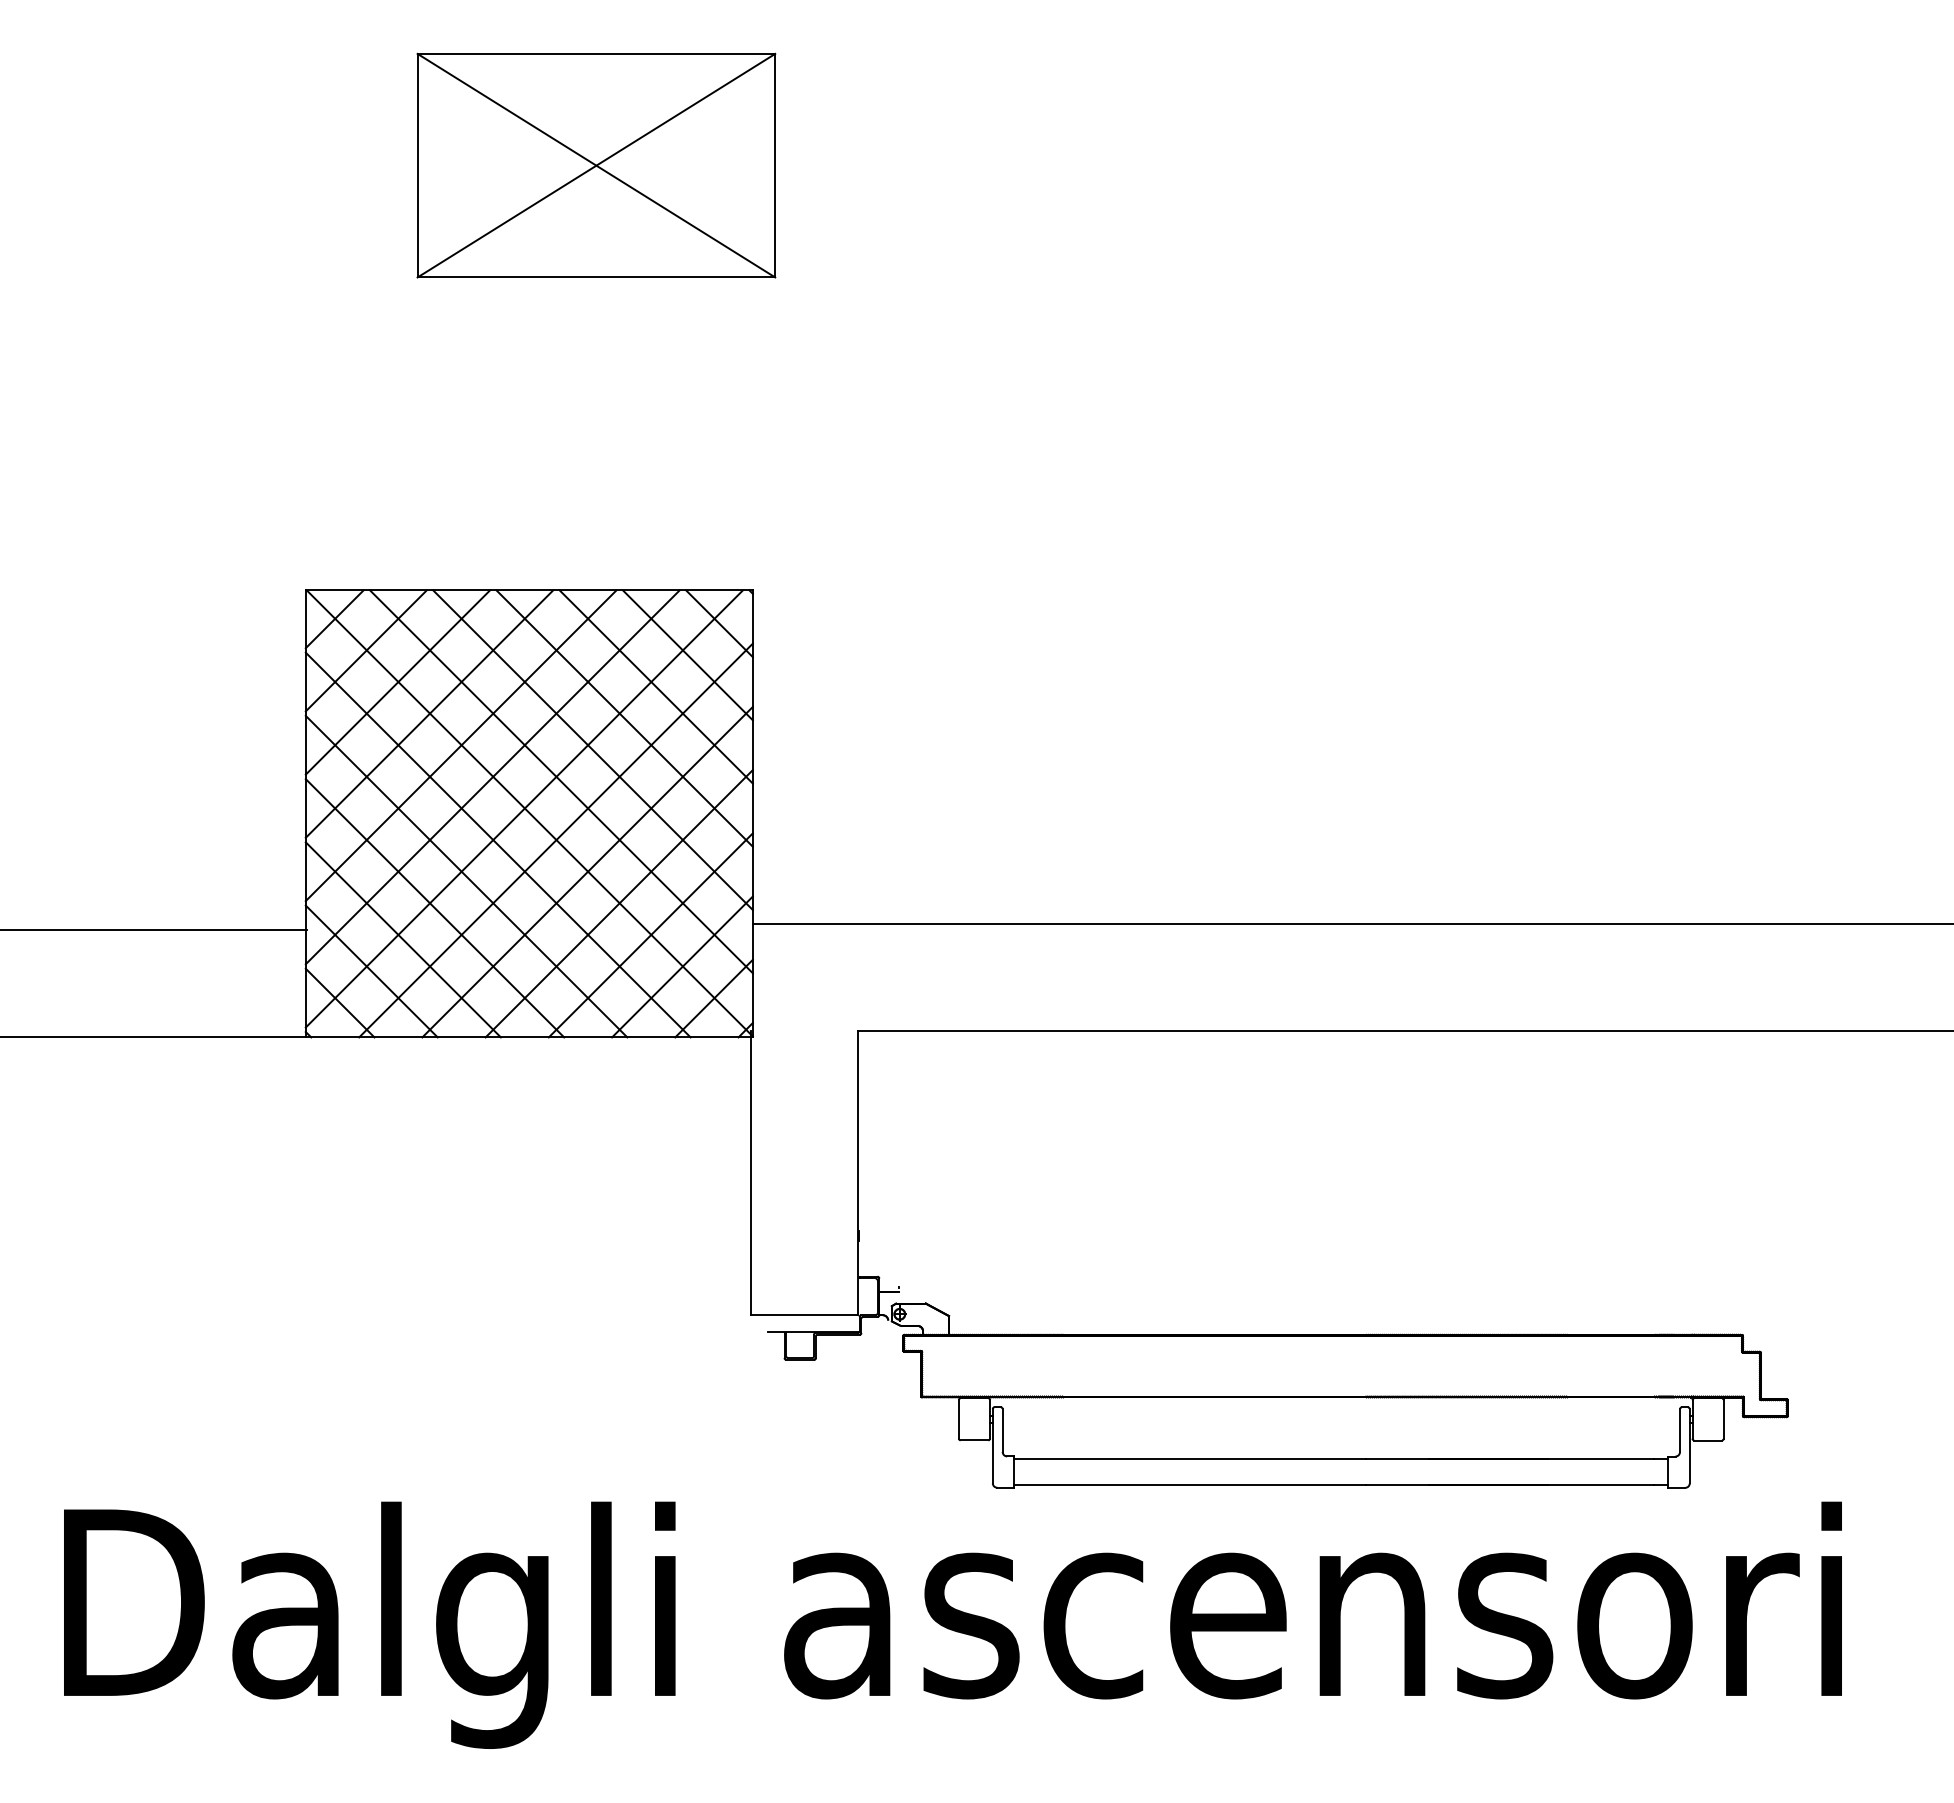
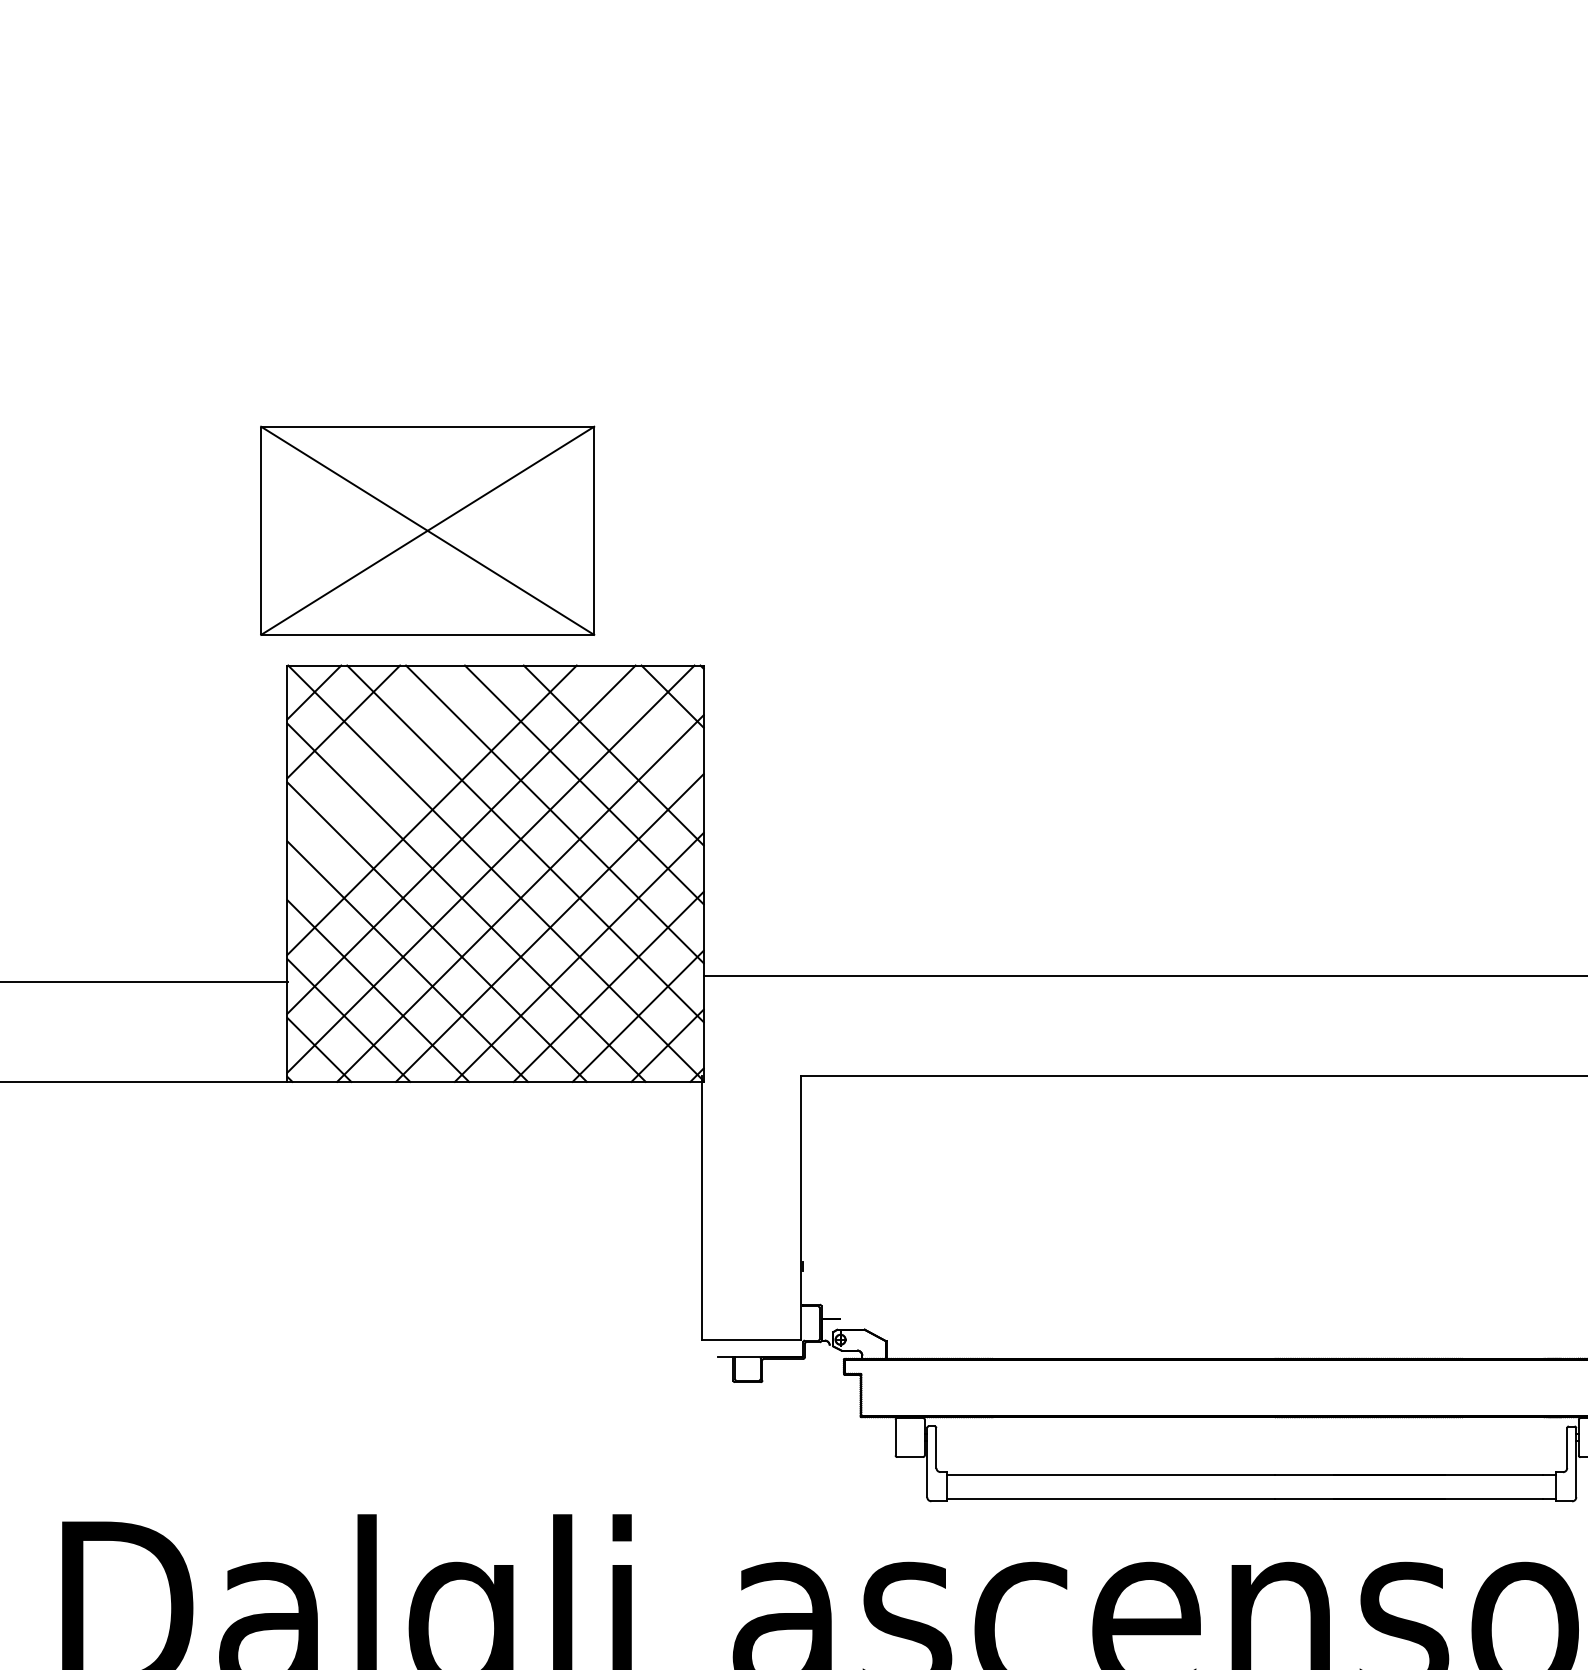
part: (596, 165) -> (427, 530), moved
line: (687, 655) -> (642, 726), removed
line: (397, 682) -> (372, 751), removed
line: (429, 713) -> (402, 780), removed

